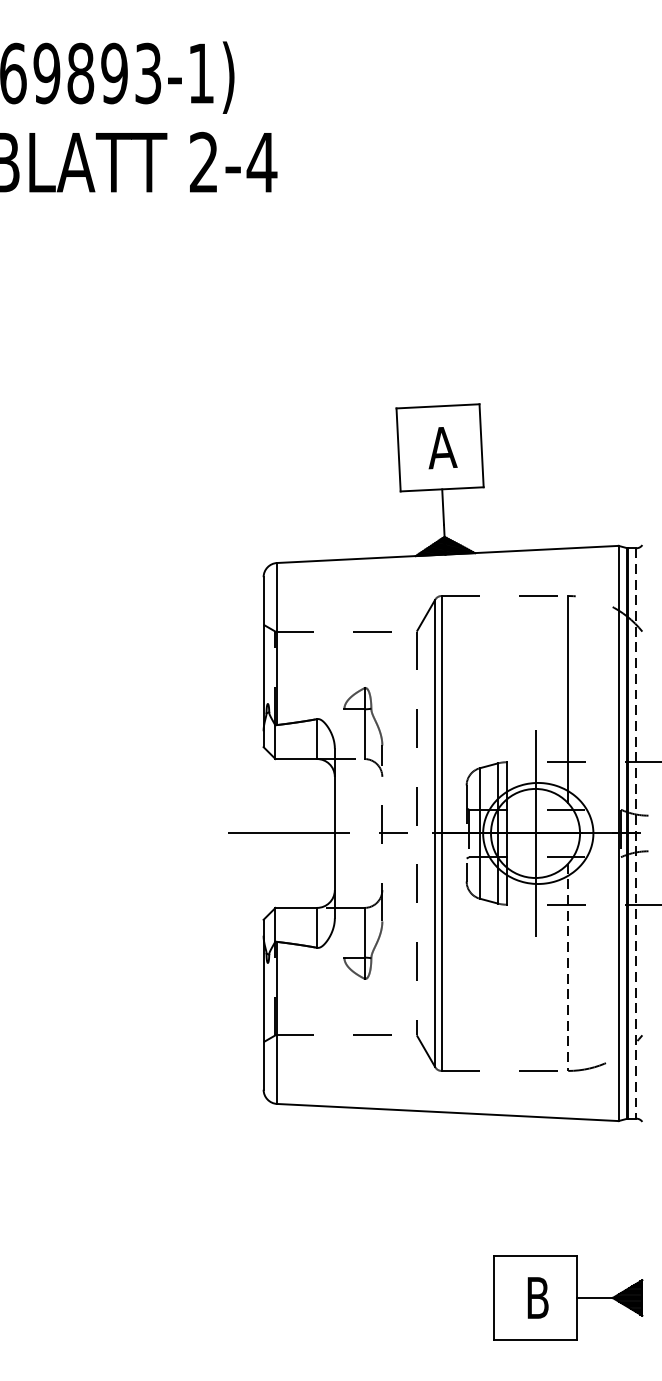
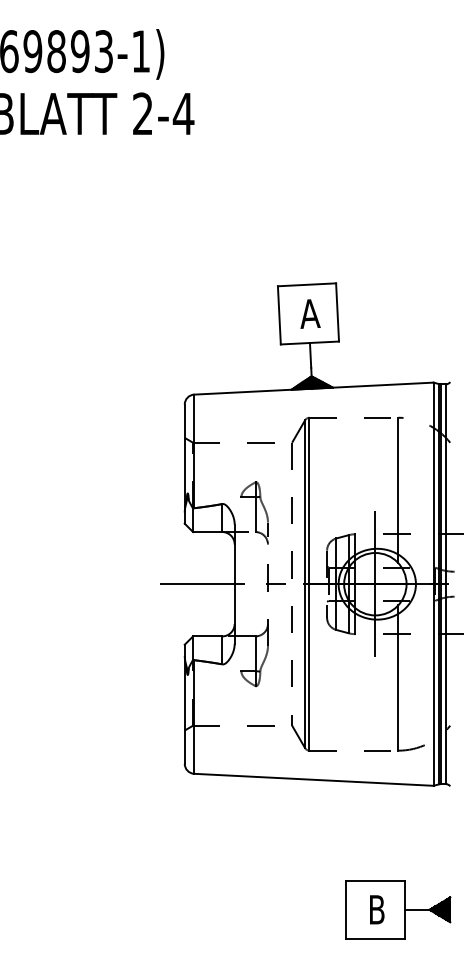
line: (637, 833) -> (446, 584), dashed -> solid
line: (568, 967) -> (398, 678), dashed -> solid

